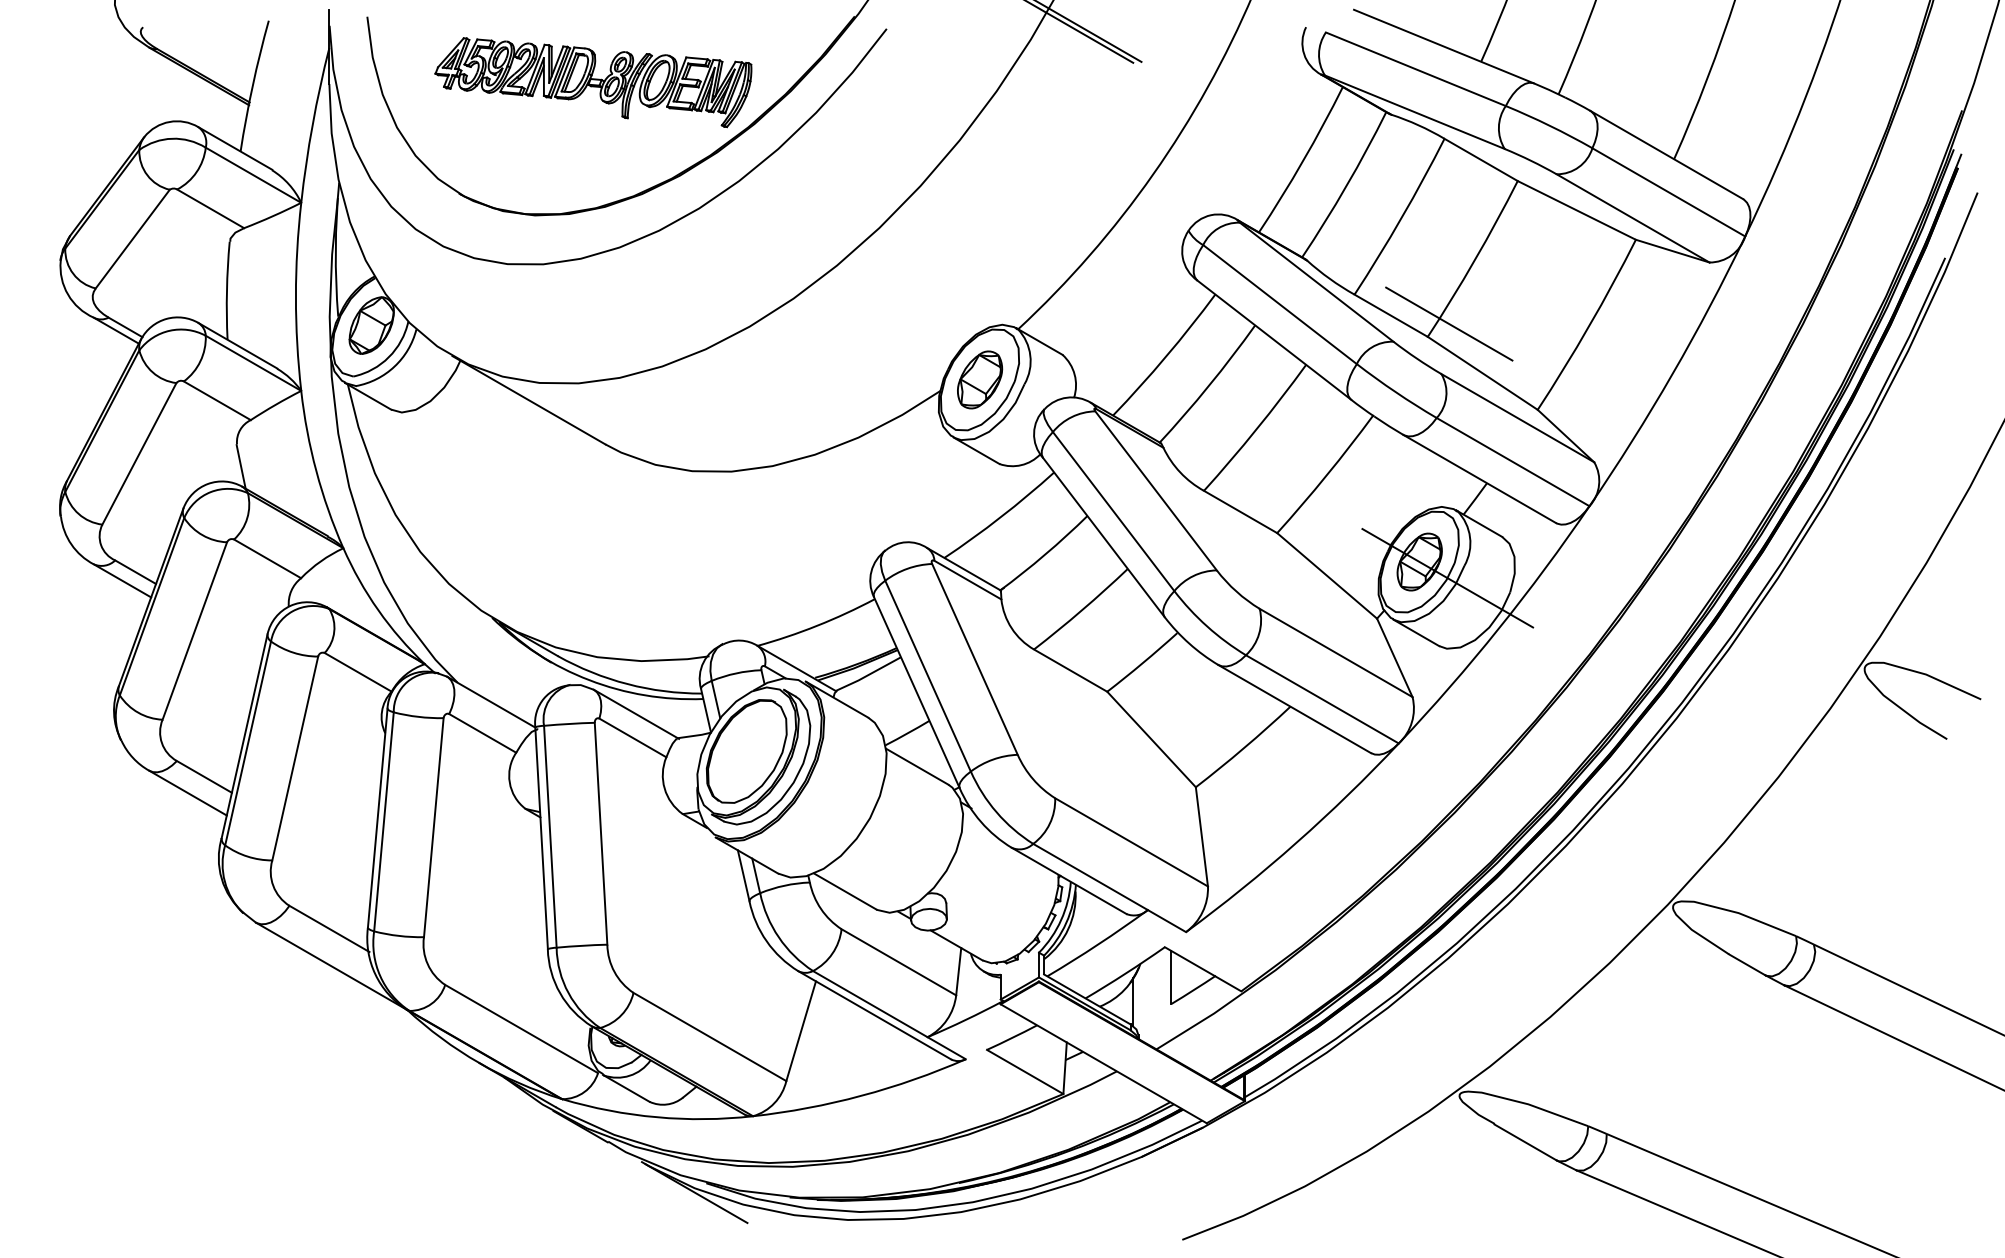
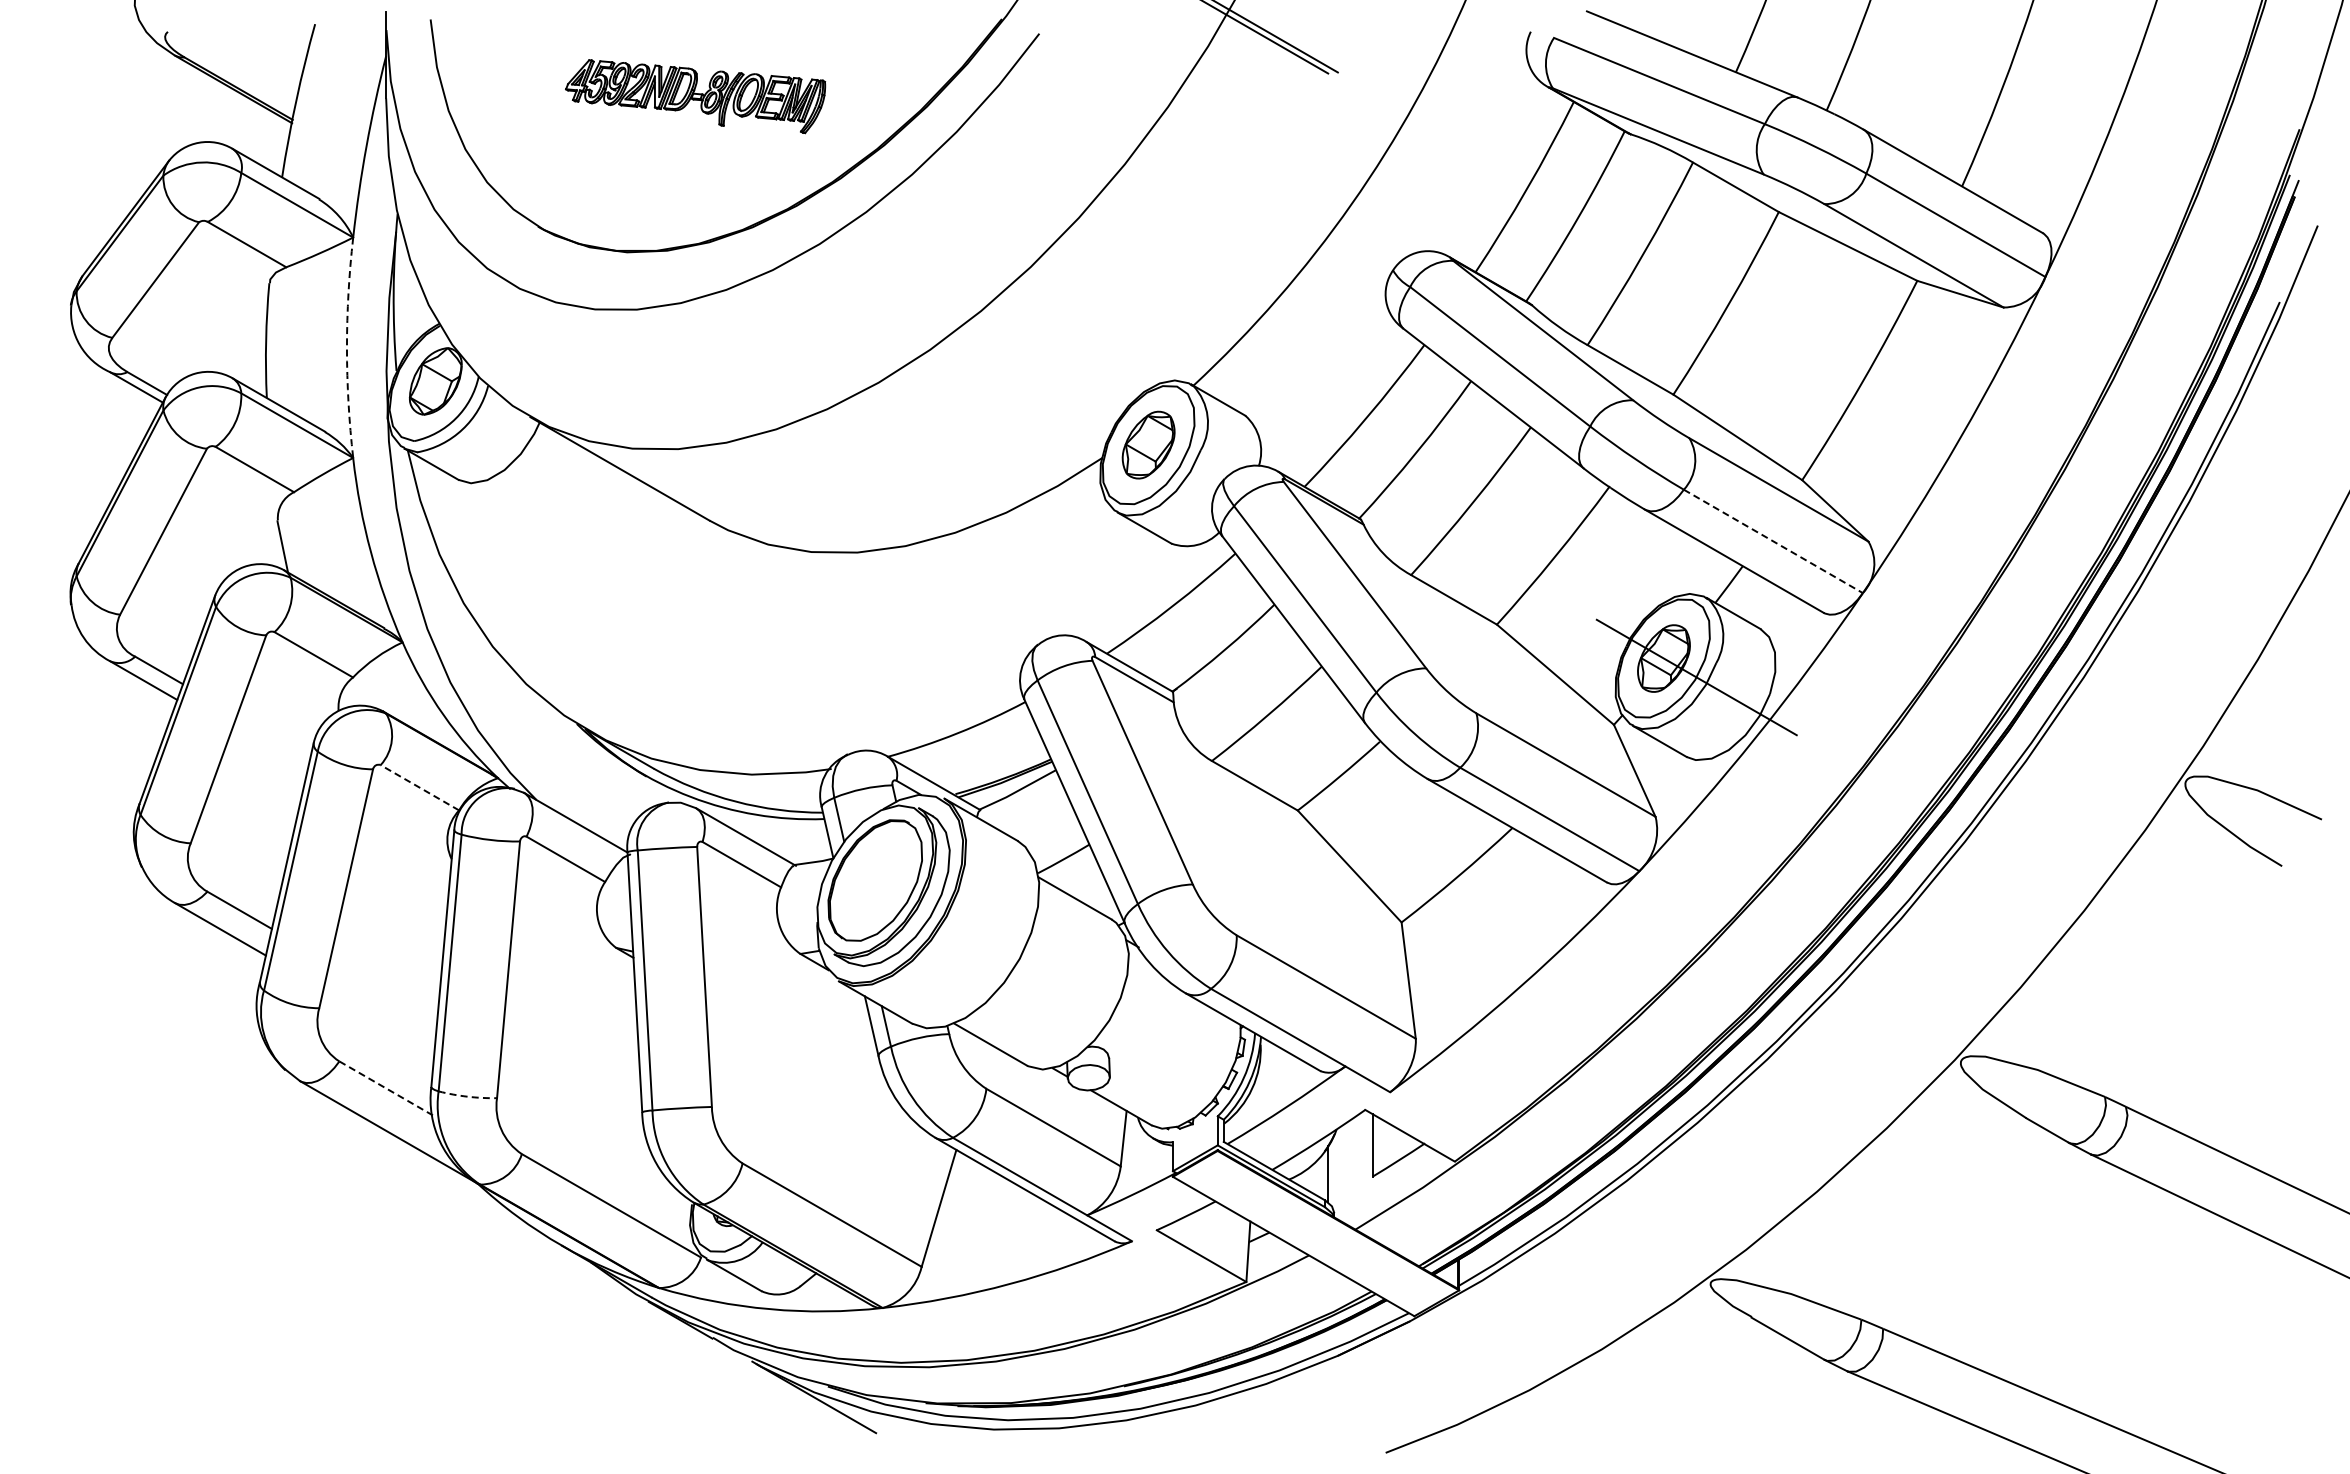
part: (593, 82) -> (695, 96), size x0.7
arc: (295, 296) -> (346, 347), solid -> dashed
line: (1449, 323) -> (1698, 379), removed
line: (1513, 462) -> (1773, 541), solid -> dashed
line: (357, 672) -> (419, 787), solid -> dashed
line: (329, 928) -> (386, 1088), solid -> dashed
arc: (398, 935) -> (467, 1096), solid -> dashed

